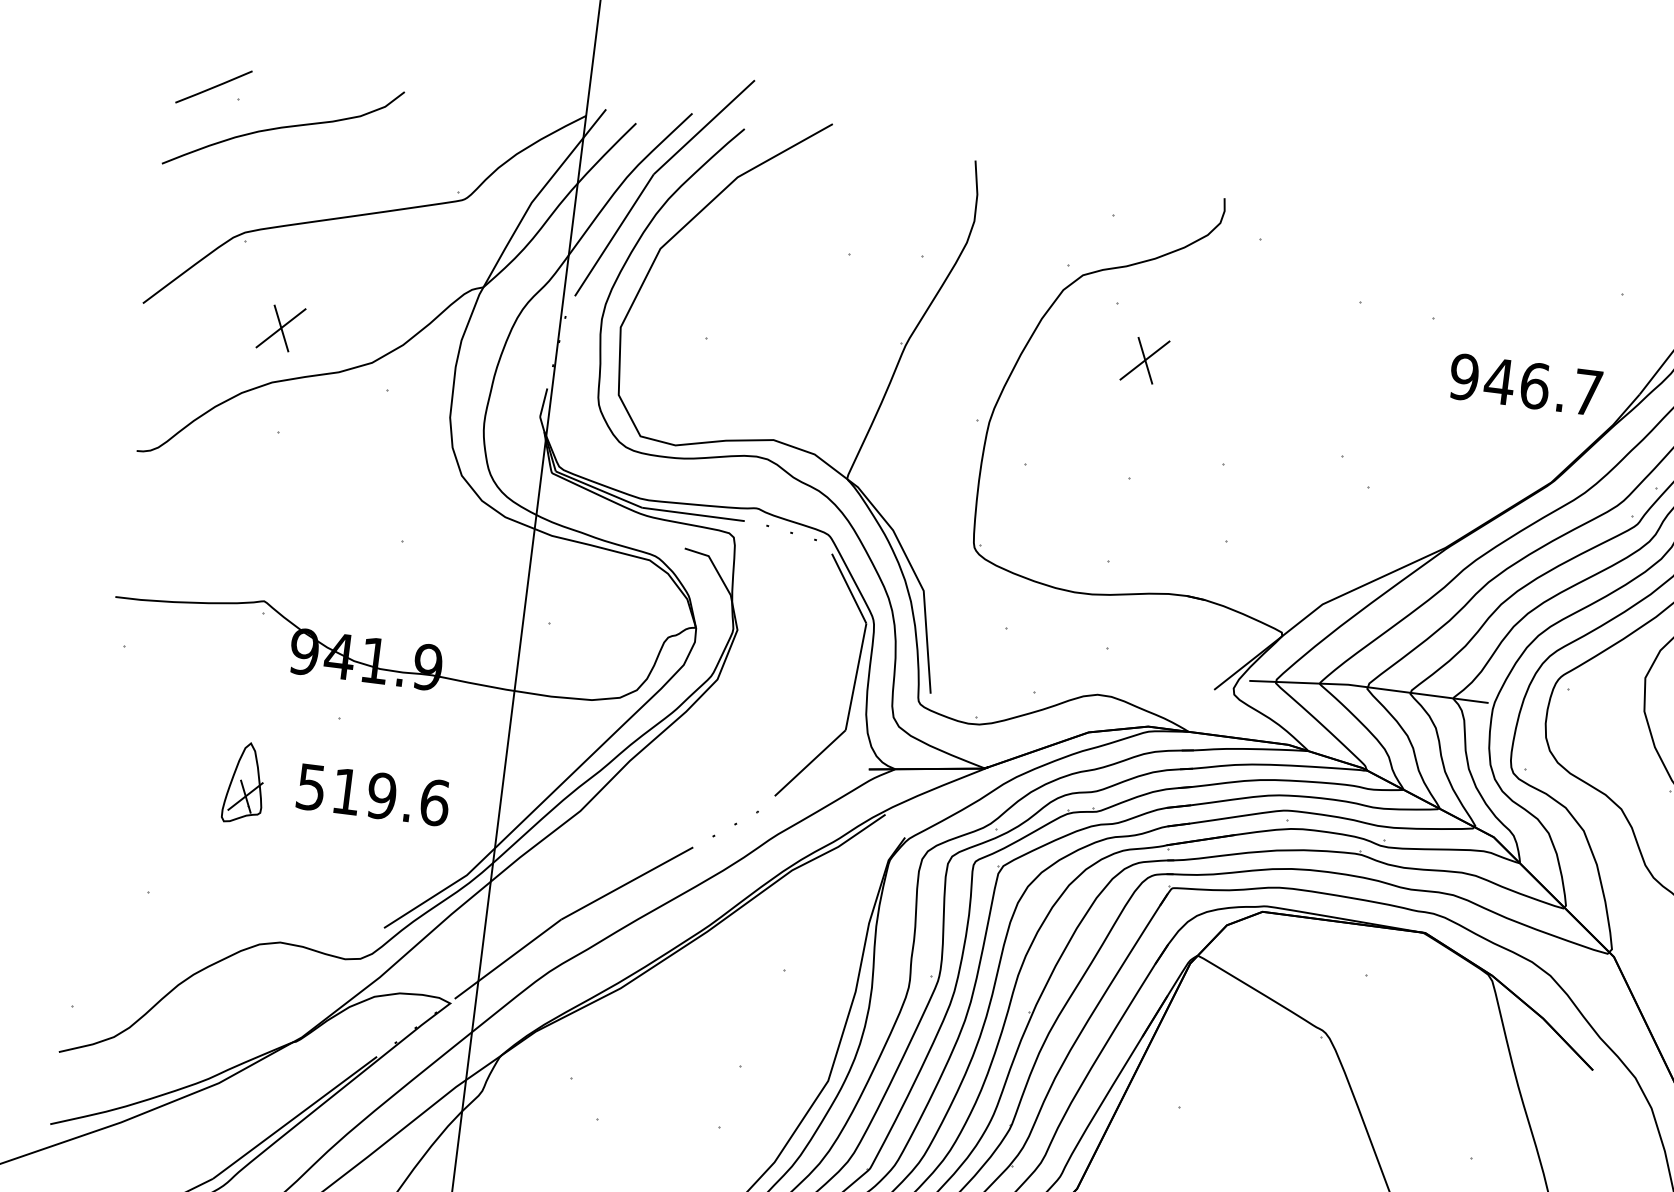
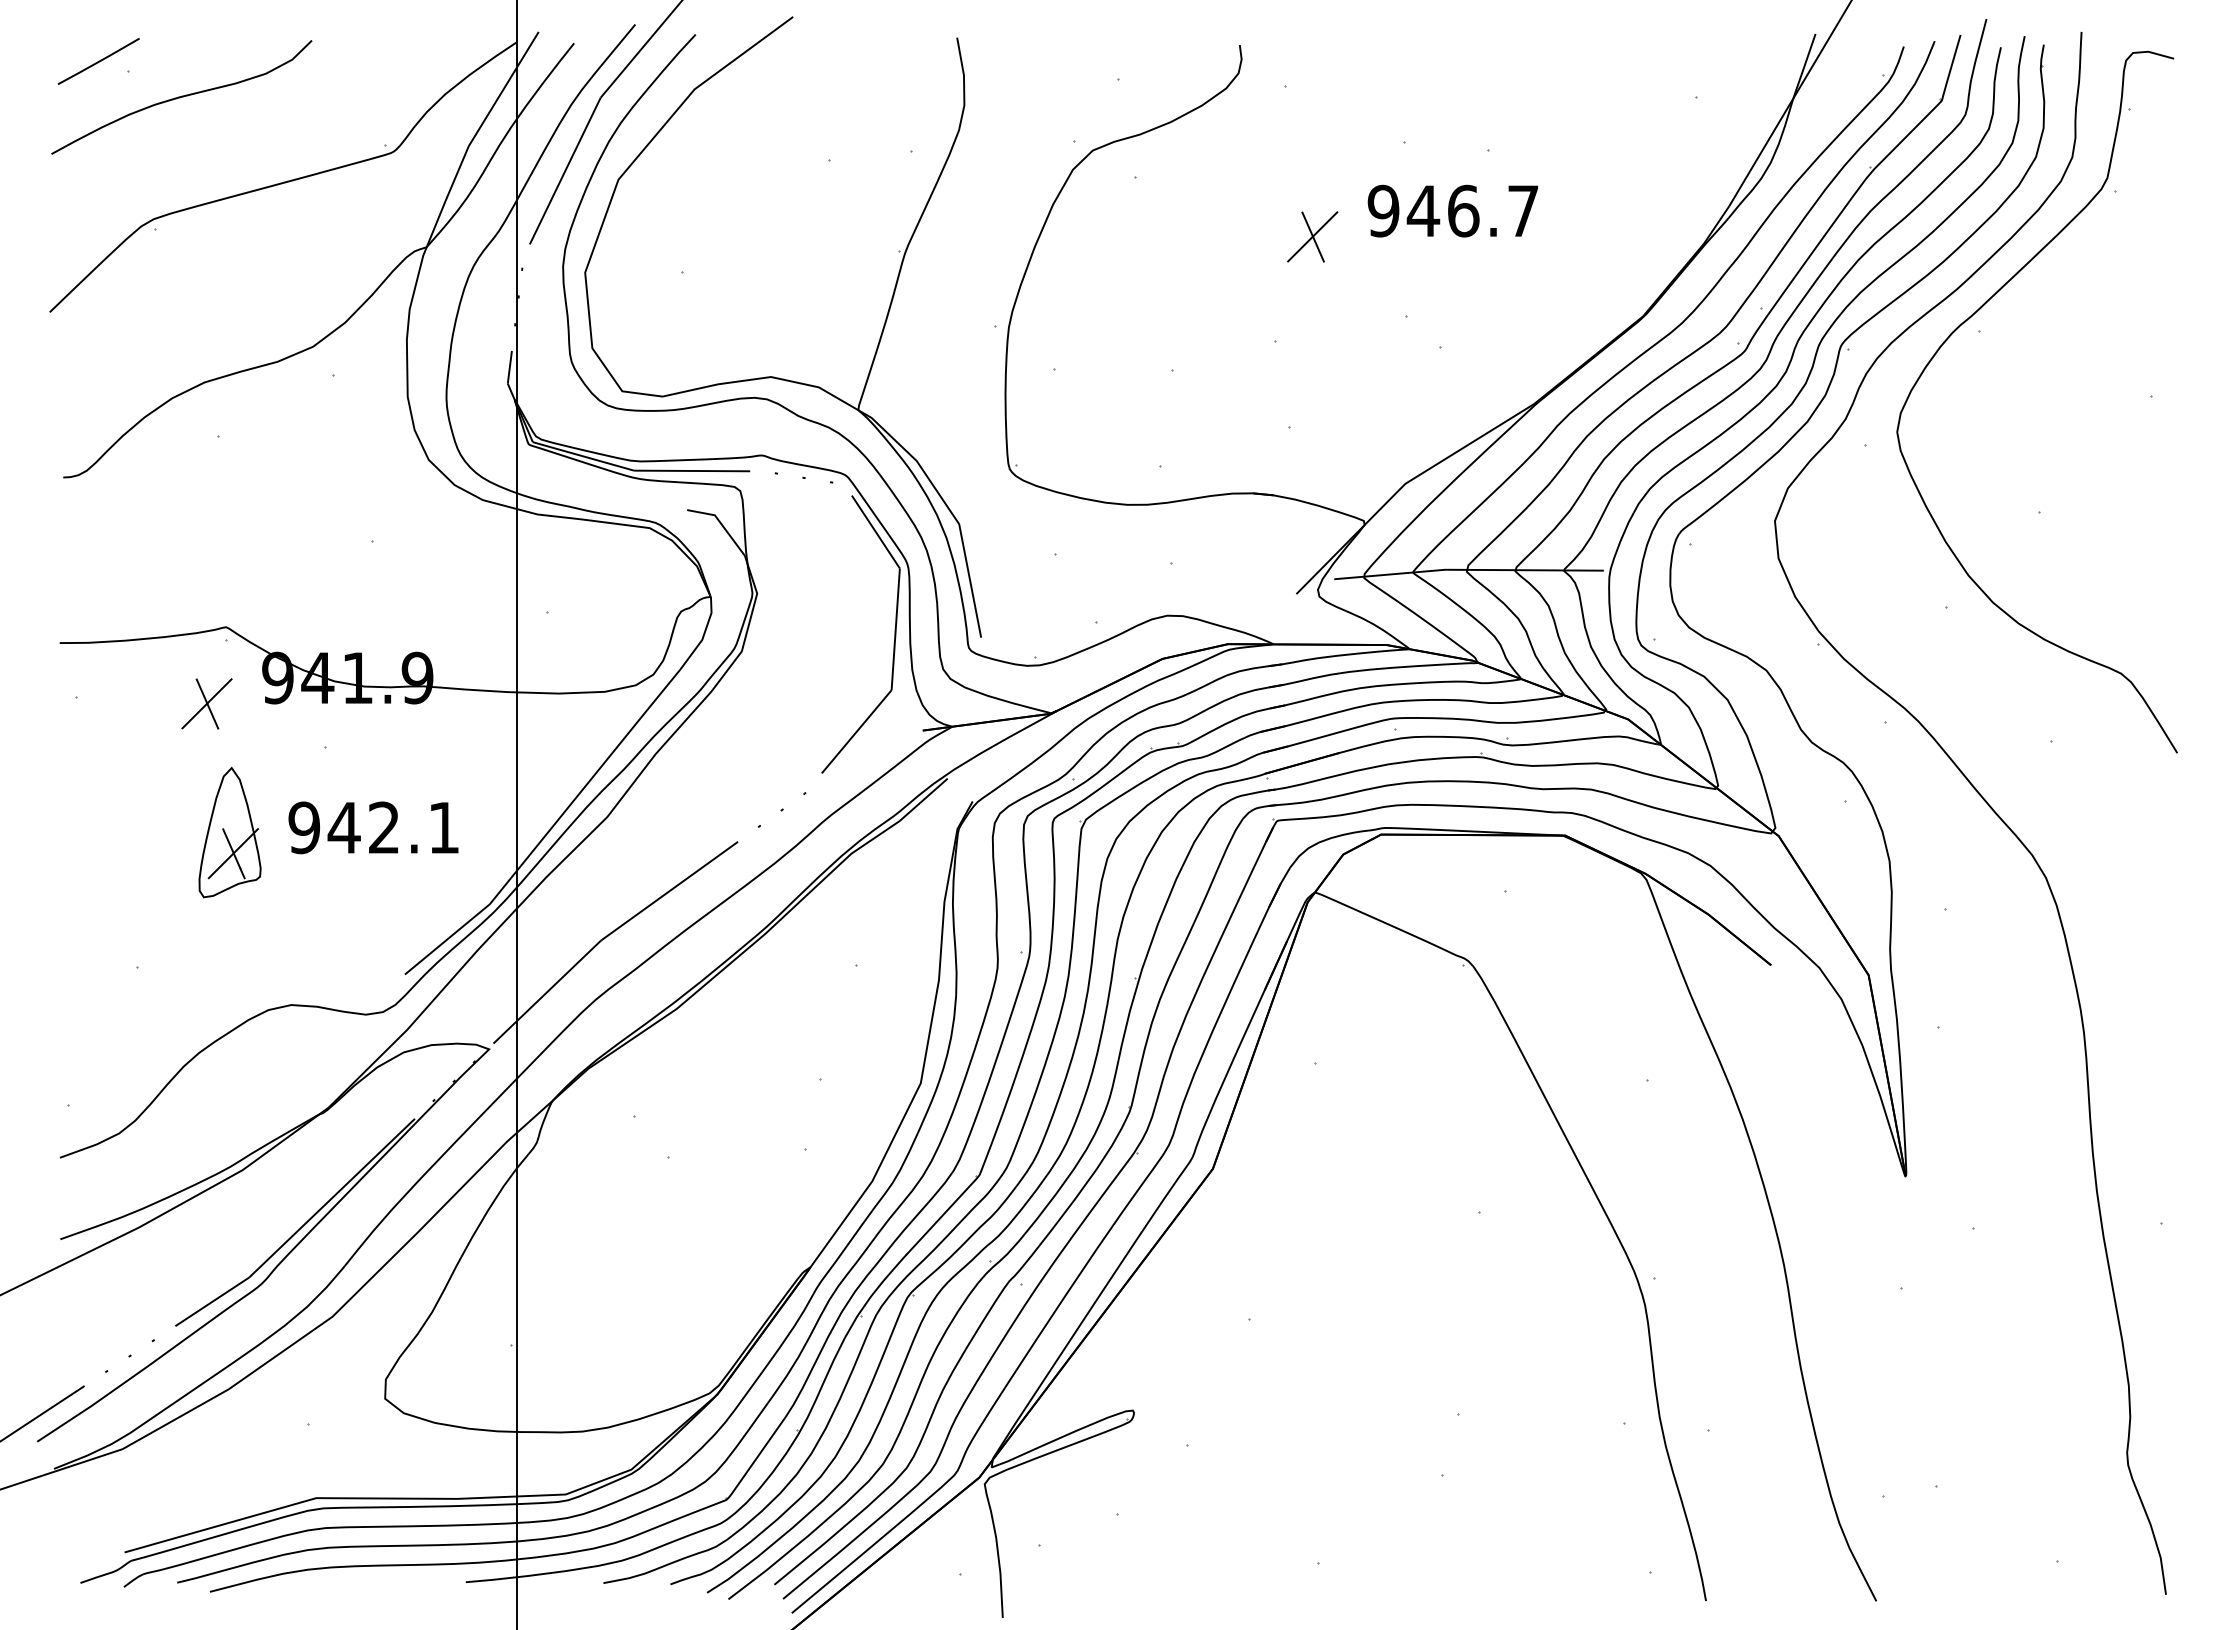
part: (280, 327) -> (206, 703), moved
part: (1144, 360) -> (1312, 236), moved
text: (1525, 384) -> (1452, 210), moved
part: (244, 783) -> (229, 832), size x1.43
text: (373, 794) -> (374, 827), 519.6 -> 942.1

